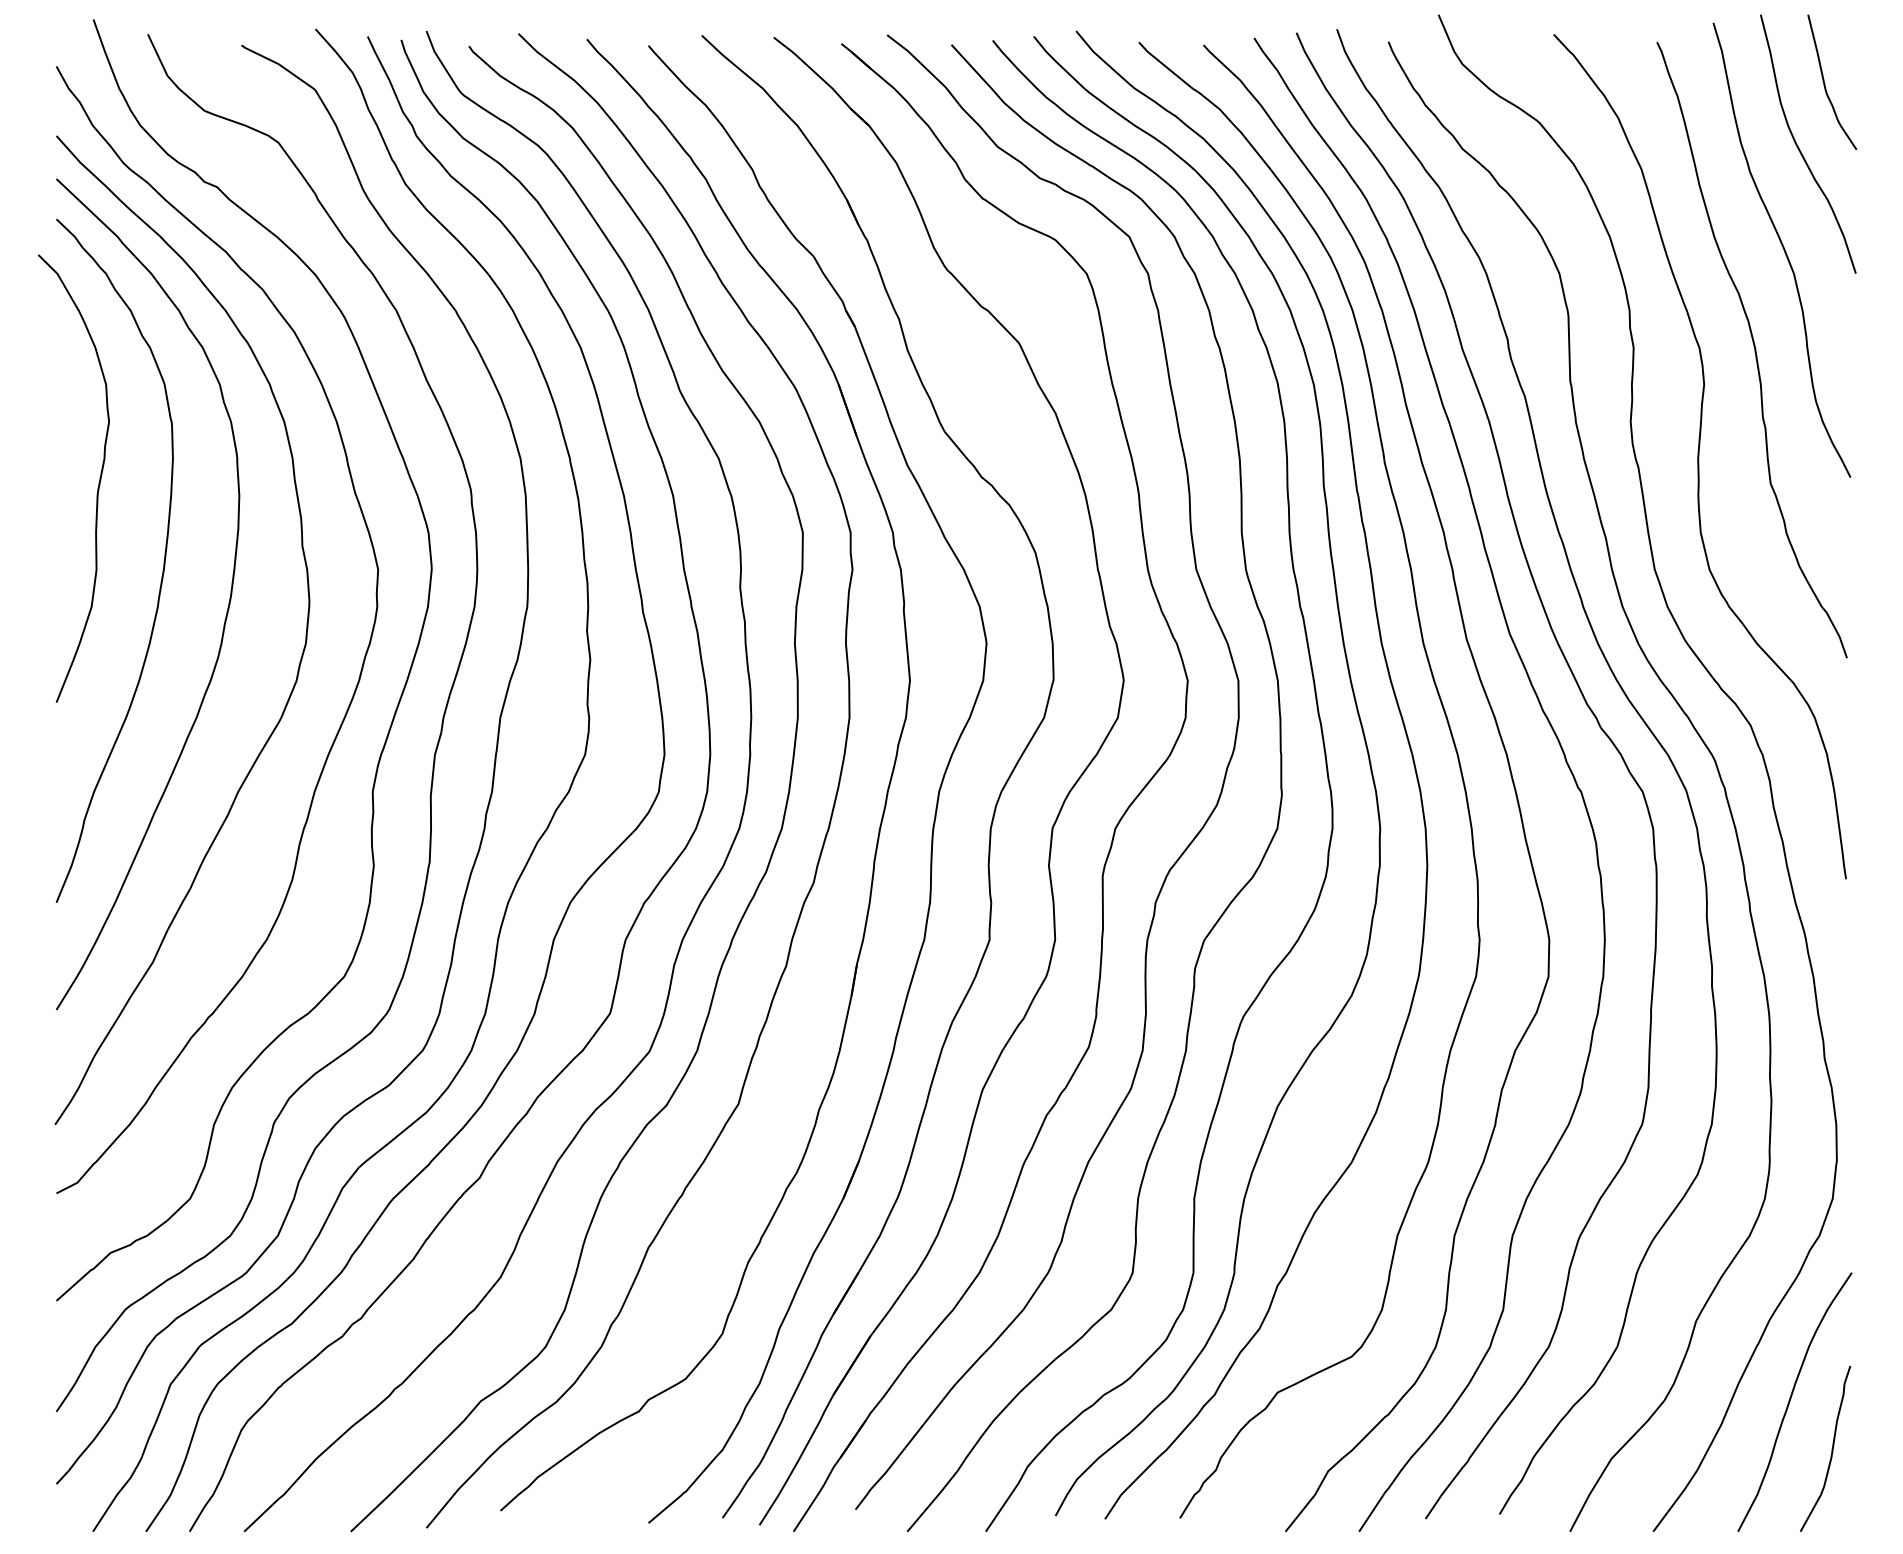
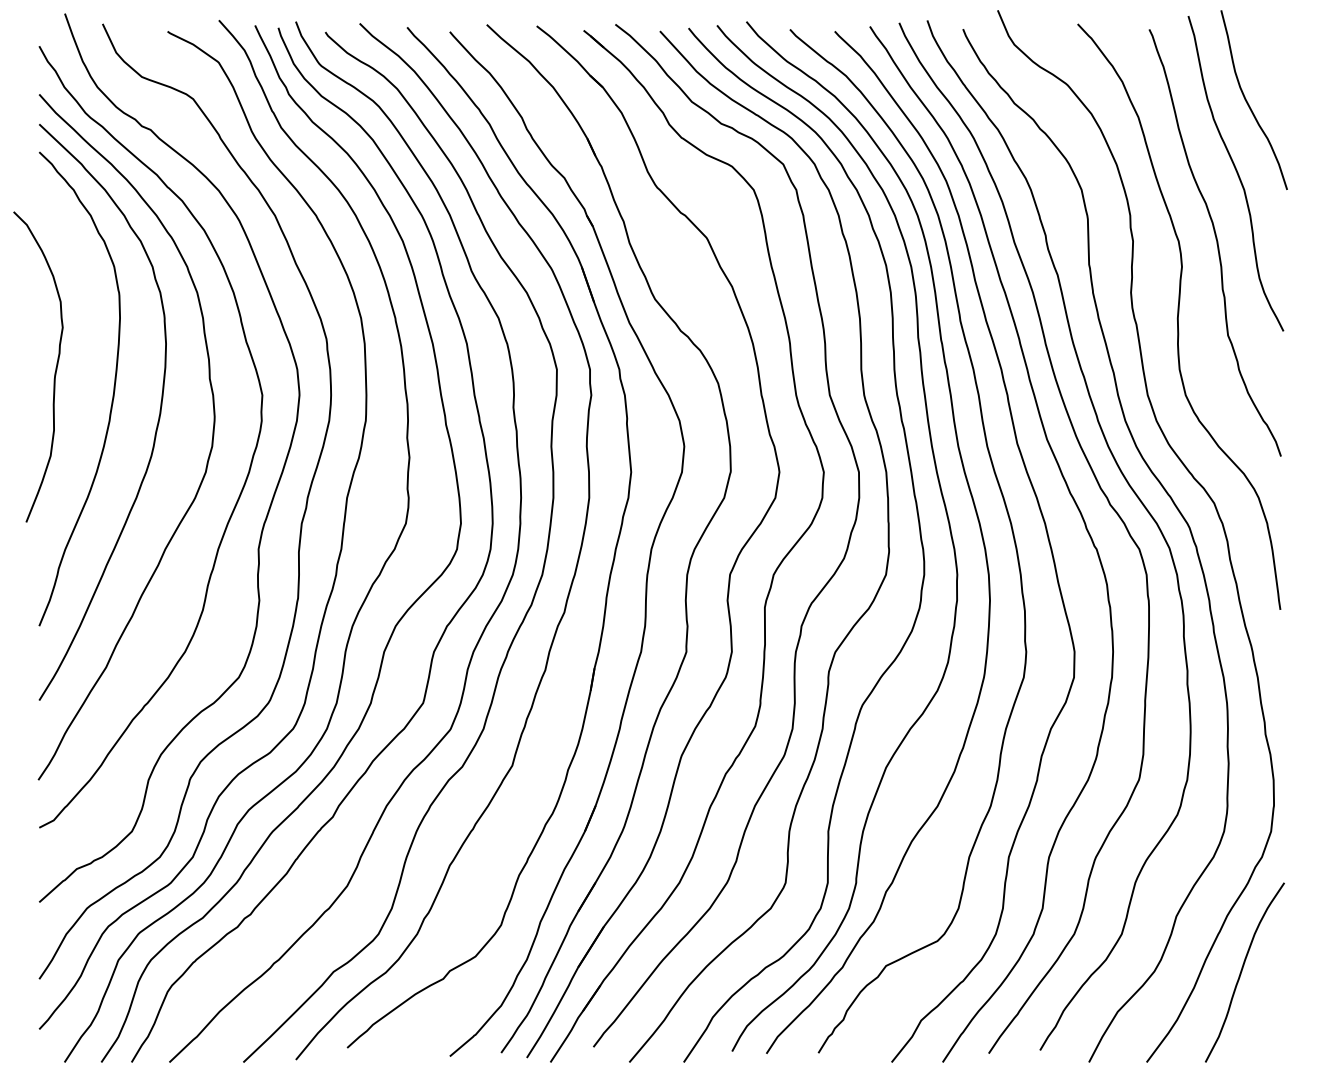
curve: (1826, 84) -> (1266, 58), removed
curve: (98, 479) -> (55, 367), moved
curve: (1831, 1448) -> (1270, 1004), removed

